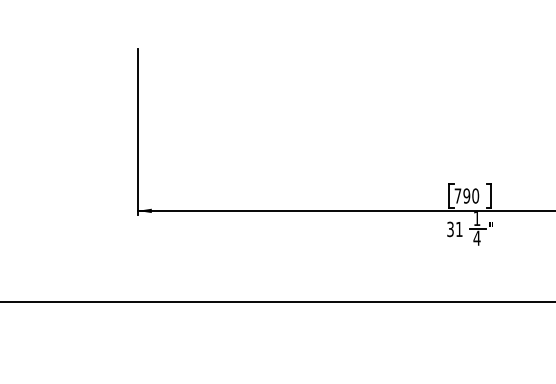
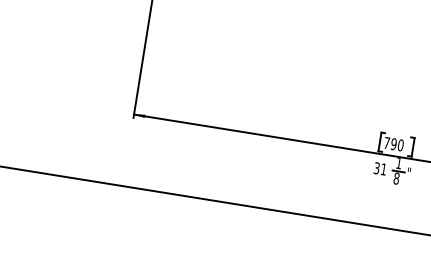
text: (476, 237) -> (396, 177), 4 -> 8

